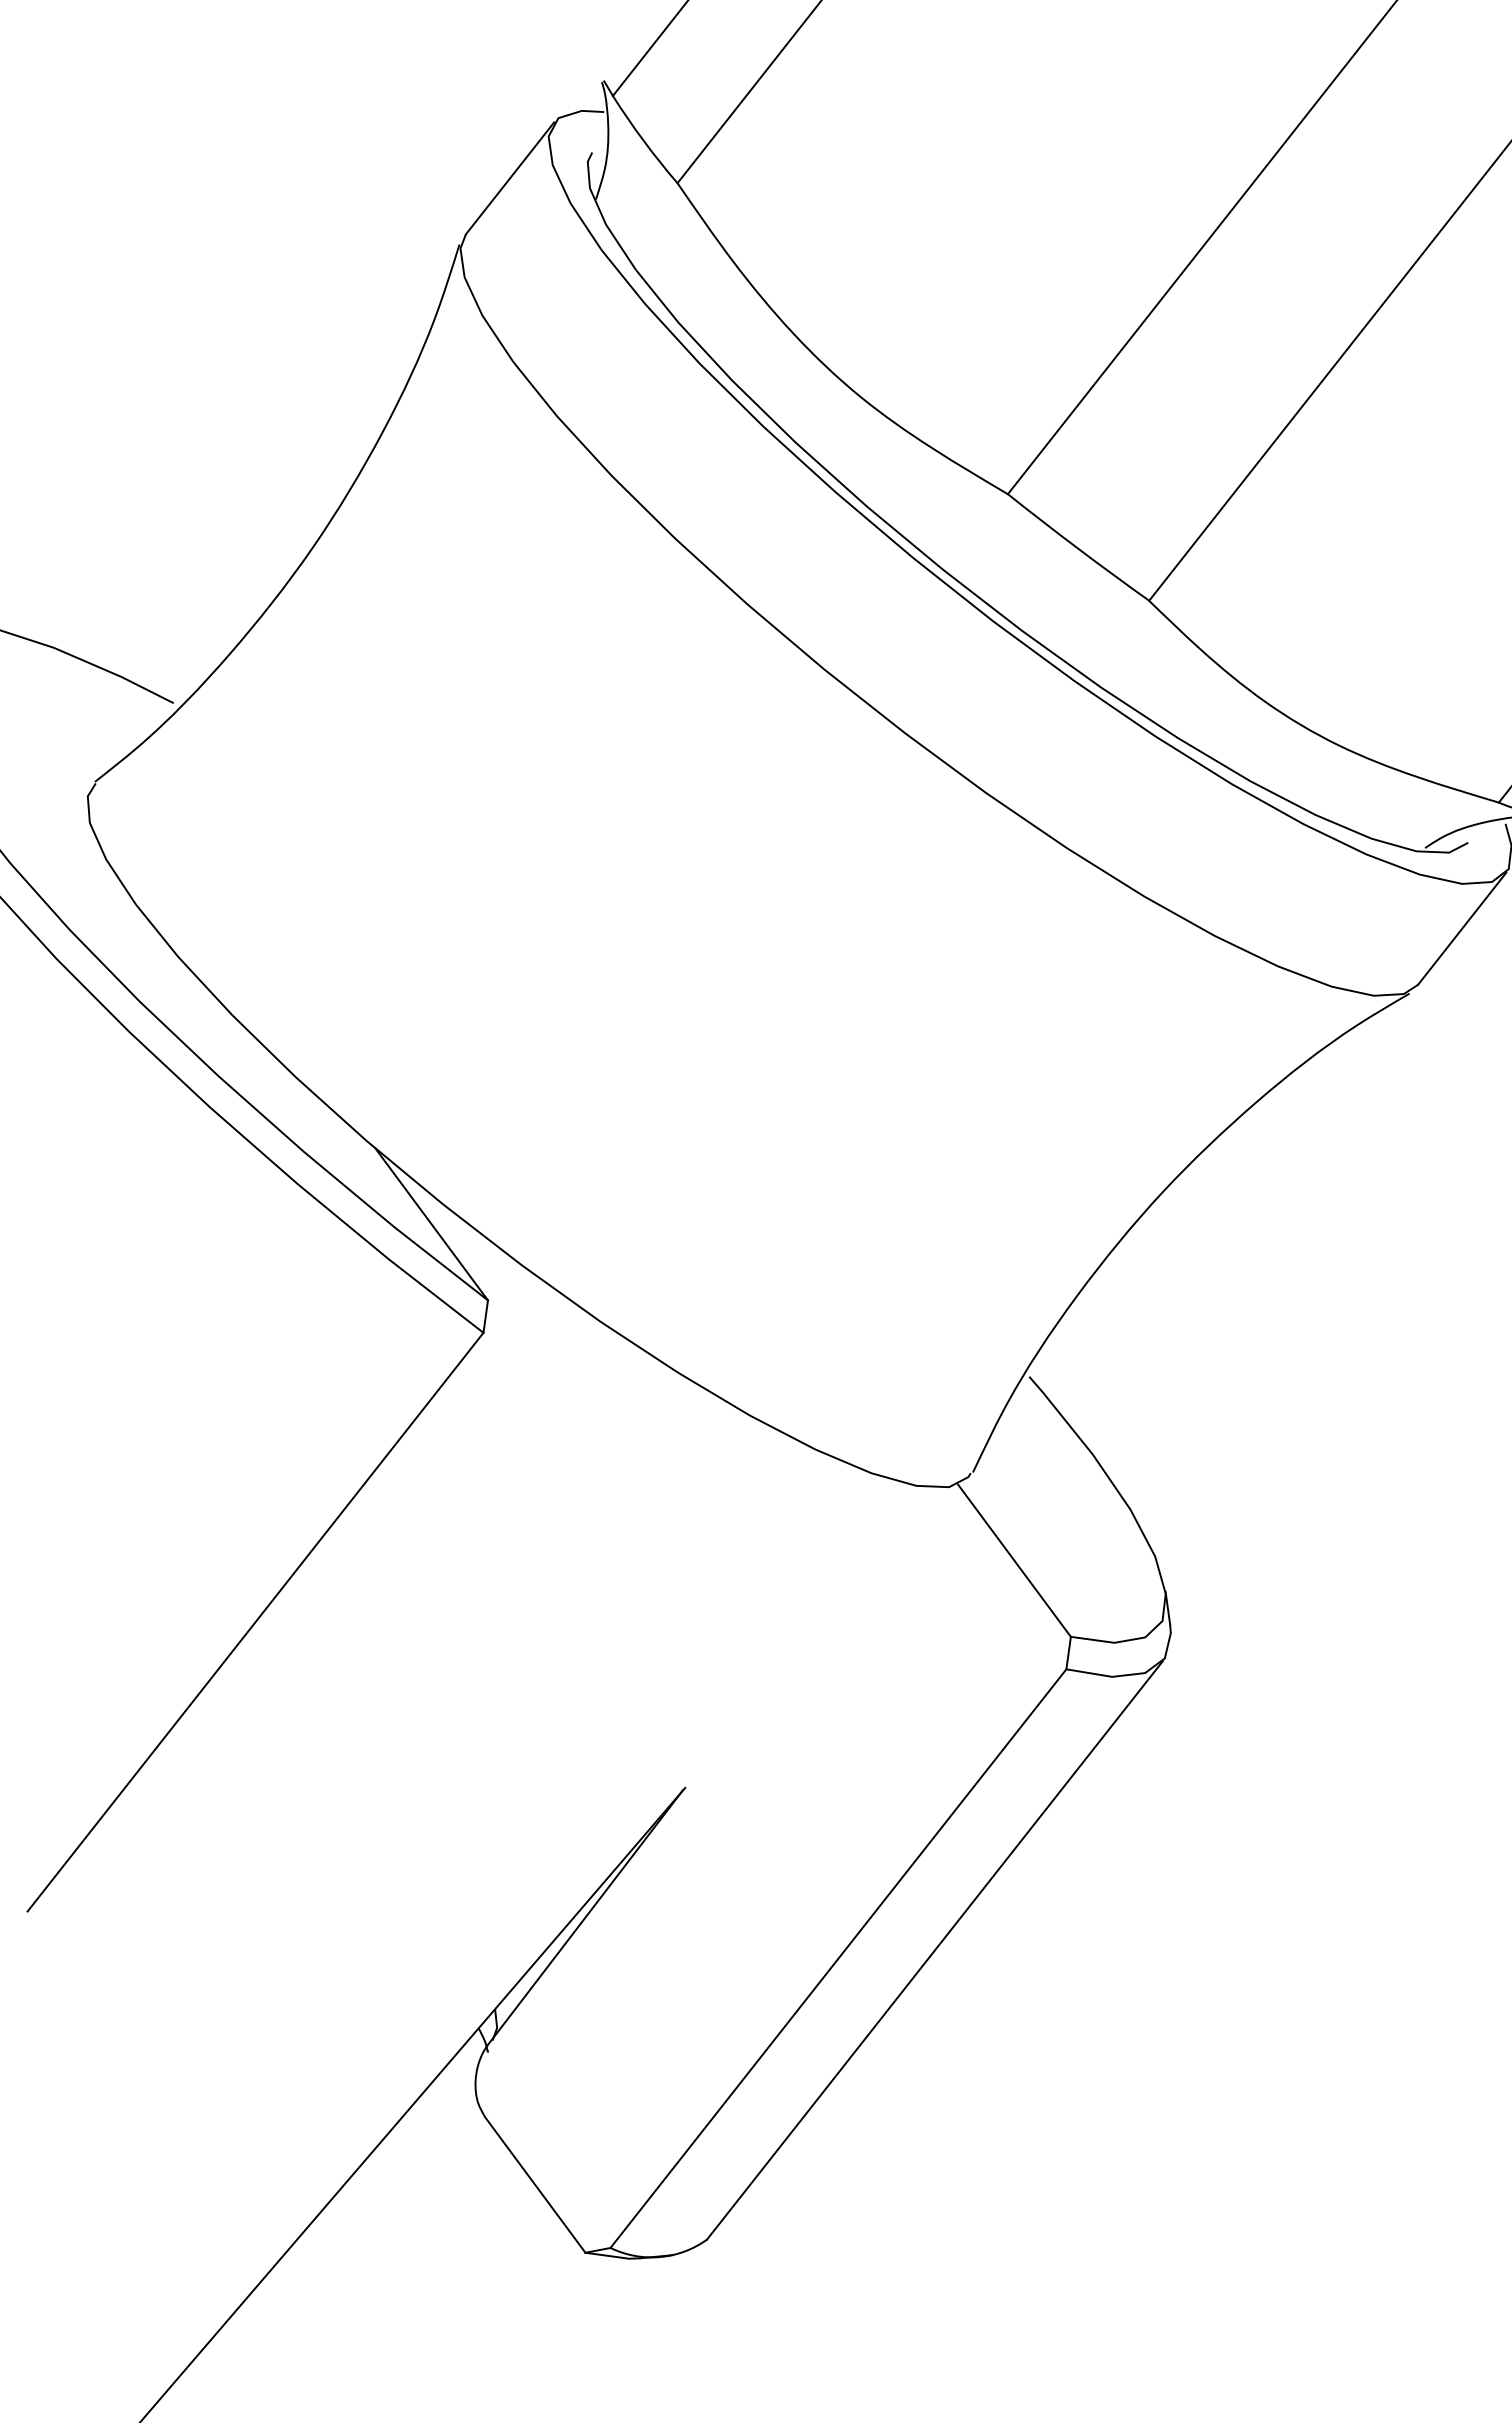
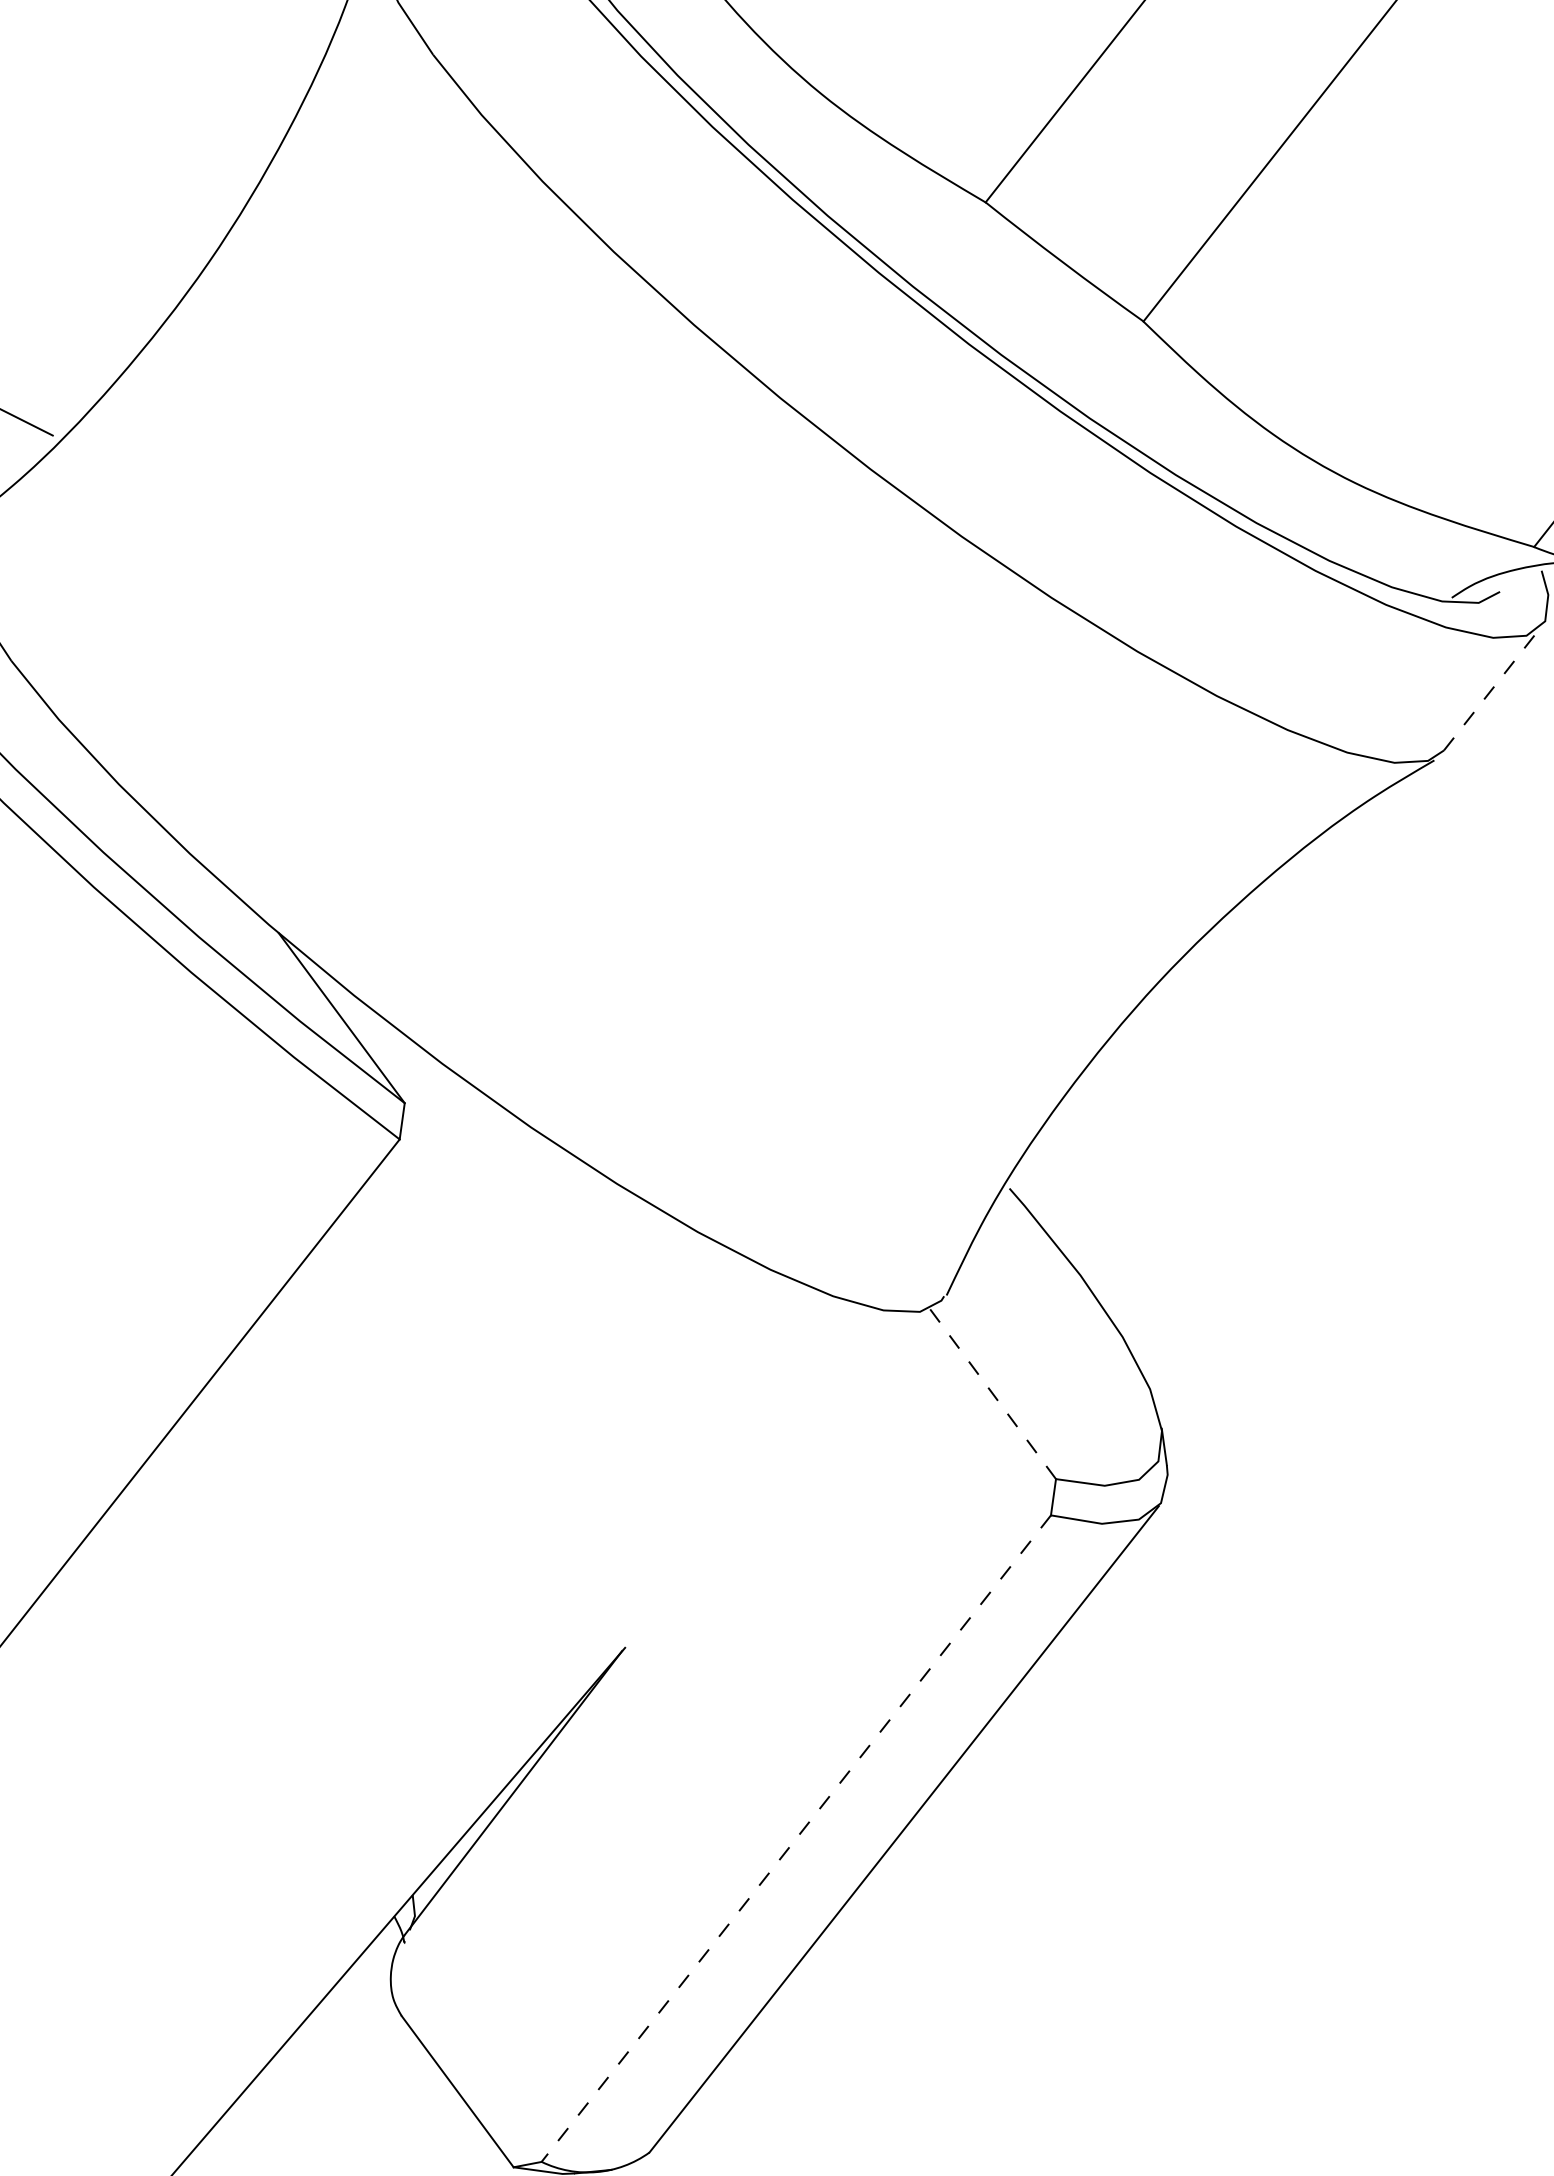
line: (1462, 928) -> (1493, 687), solid -> dashed
line: (1014, 1560) -> (993, 1393), solid -> dashed
line: (838, 1959) -> (796, 1839), solid -> dashed

